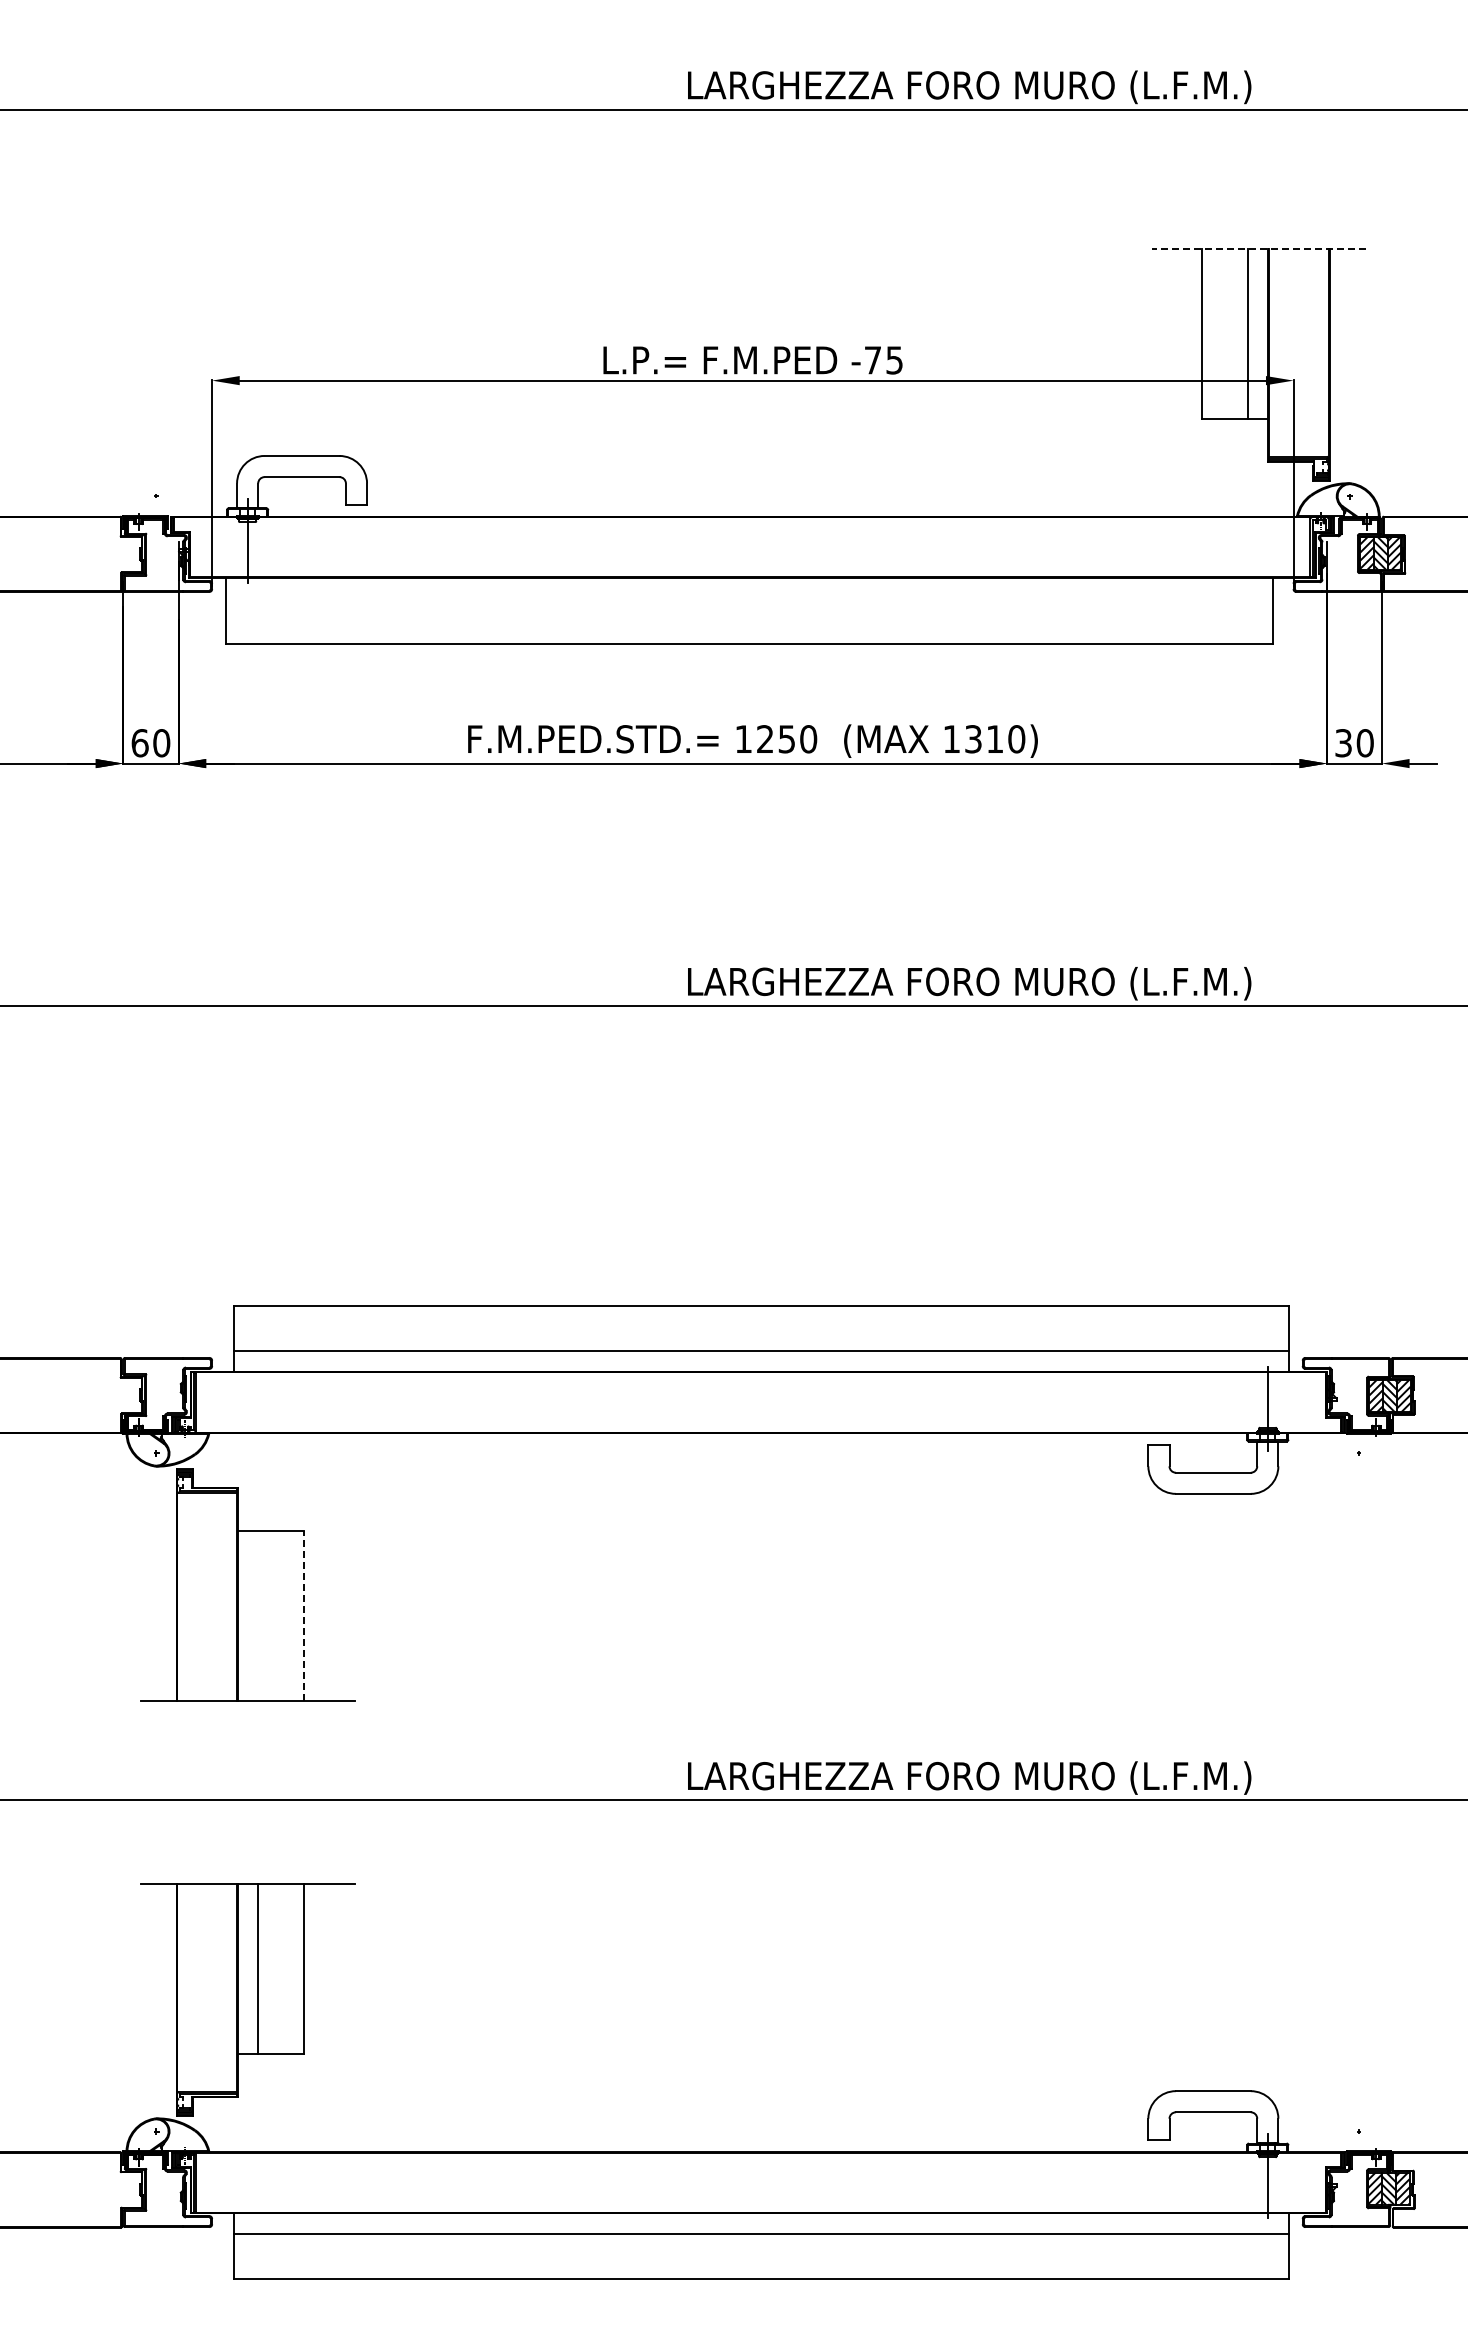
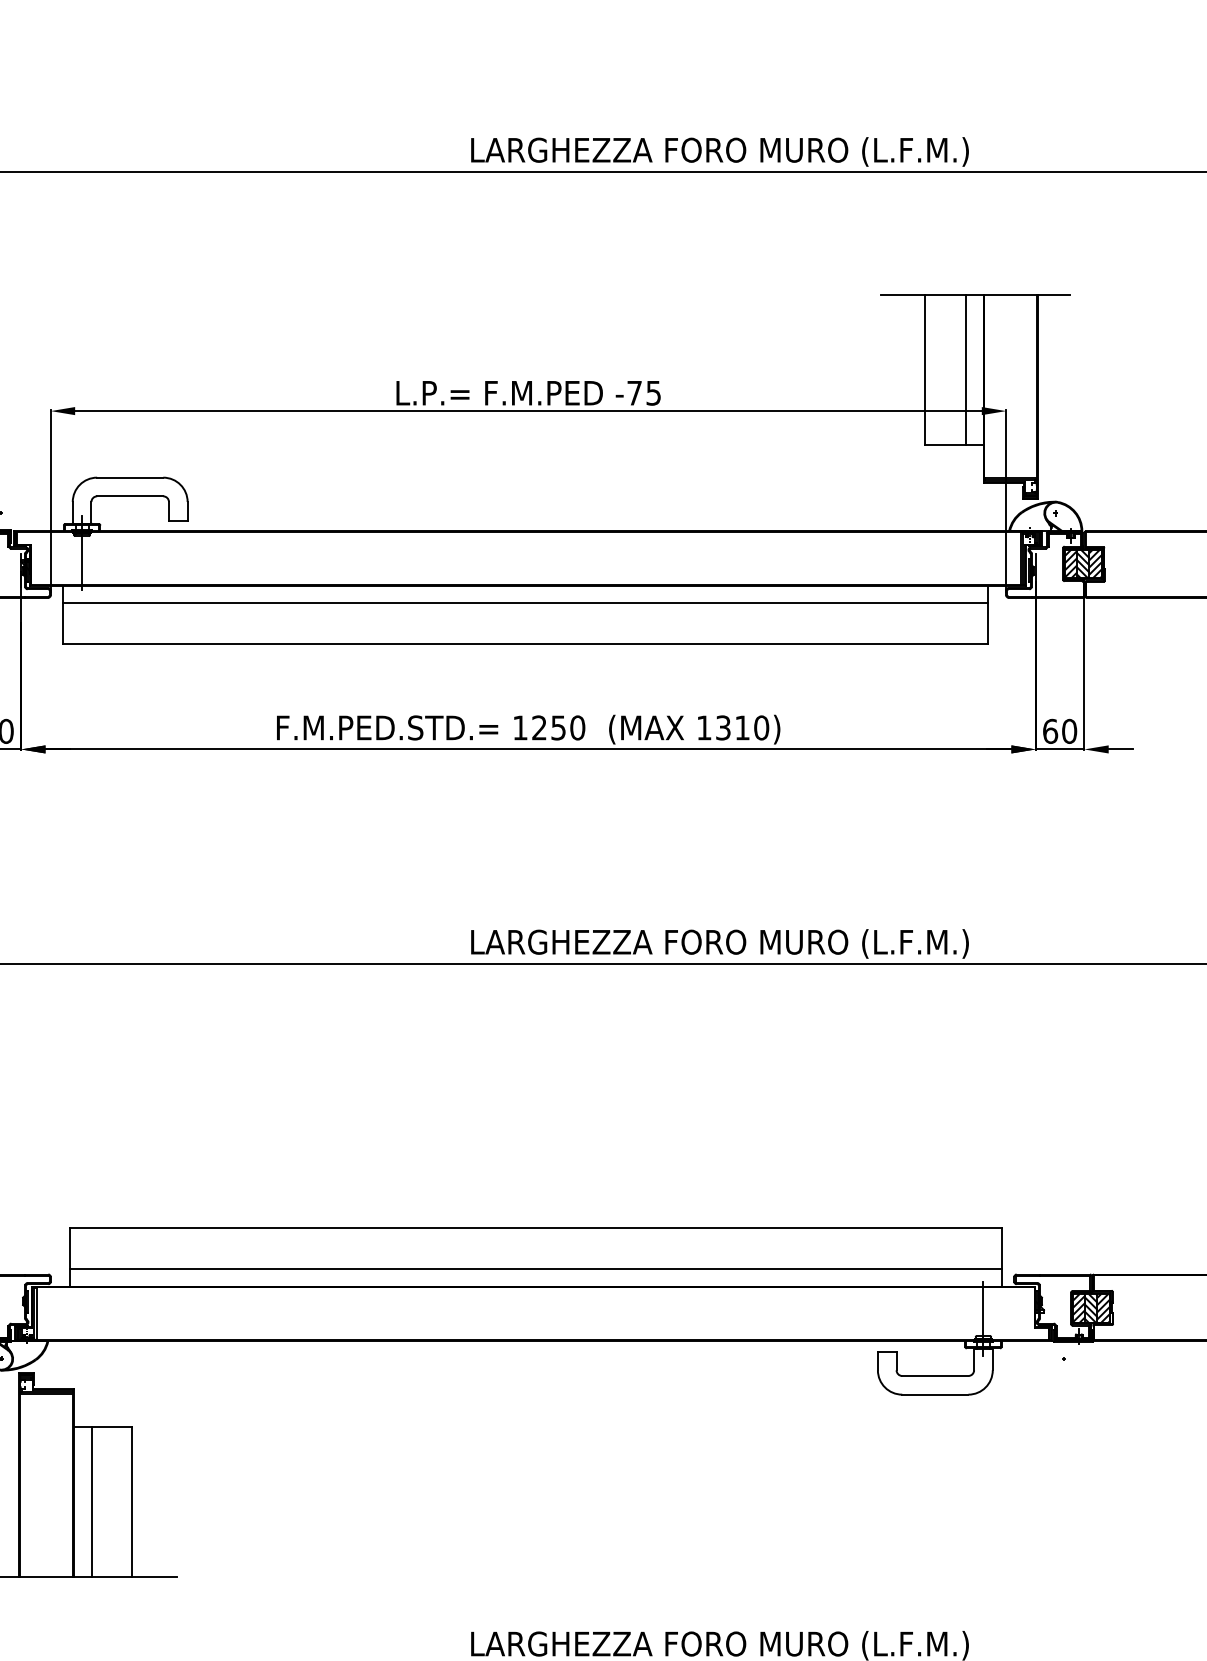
line: (1258, 249) -> (975, 295), dashed -> solid
line: (749, 598) -> (525, 603), added
text: (1343, 743) -> (1050, 731), 30 -> 60
line: (258, 1615) -> (91, 1502), added
line: (304, 1615) -> (132, 1502), dashed -> solid

